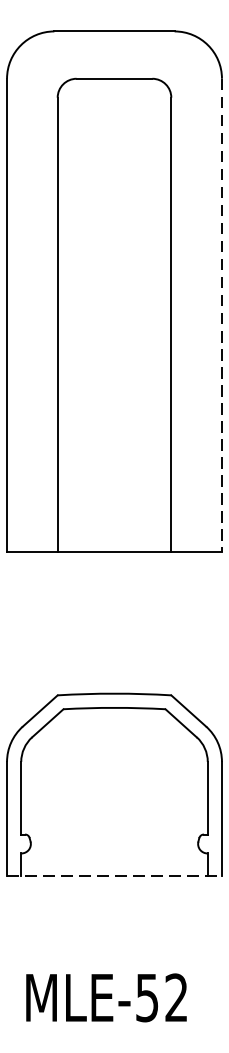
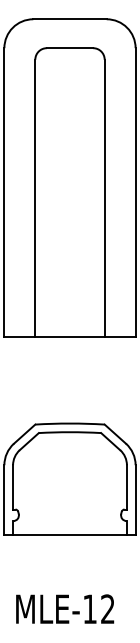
line: (221, 315) -> (135, 192), dashed -> solid
line: (115, 875) -> (70, 534), dashed -> solid
text: (146, 998) -> (89, 609), MLE-52 -> MLE-12

